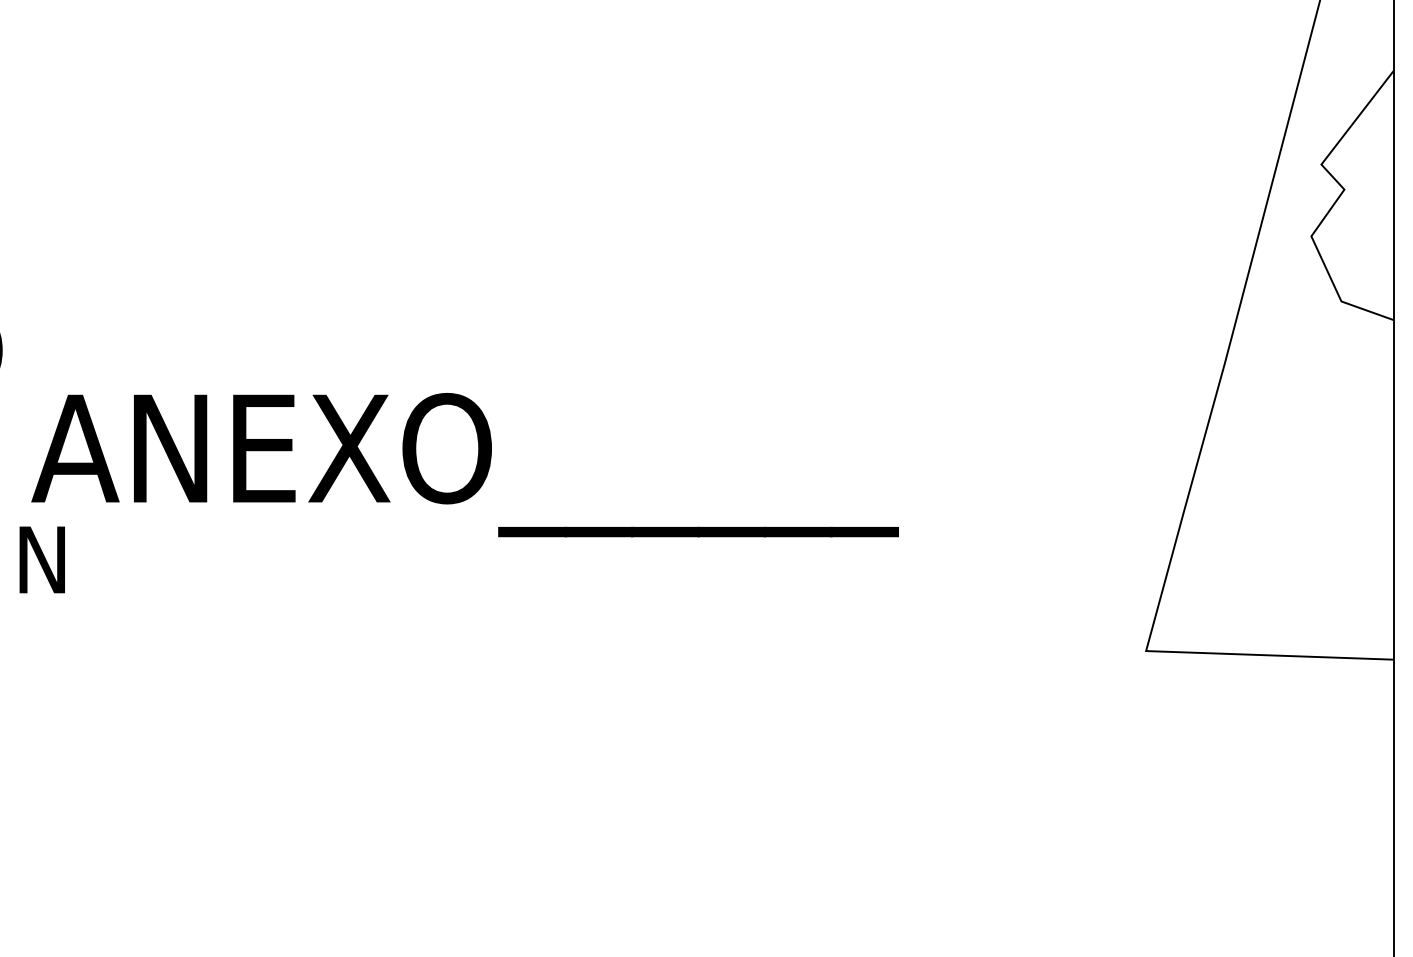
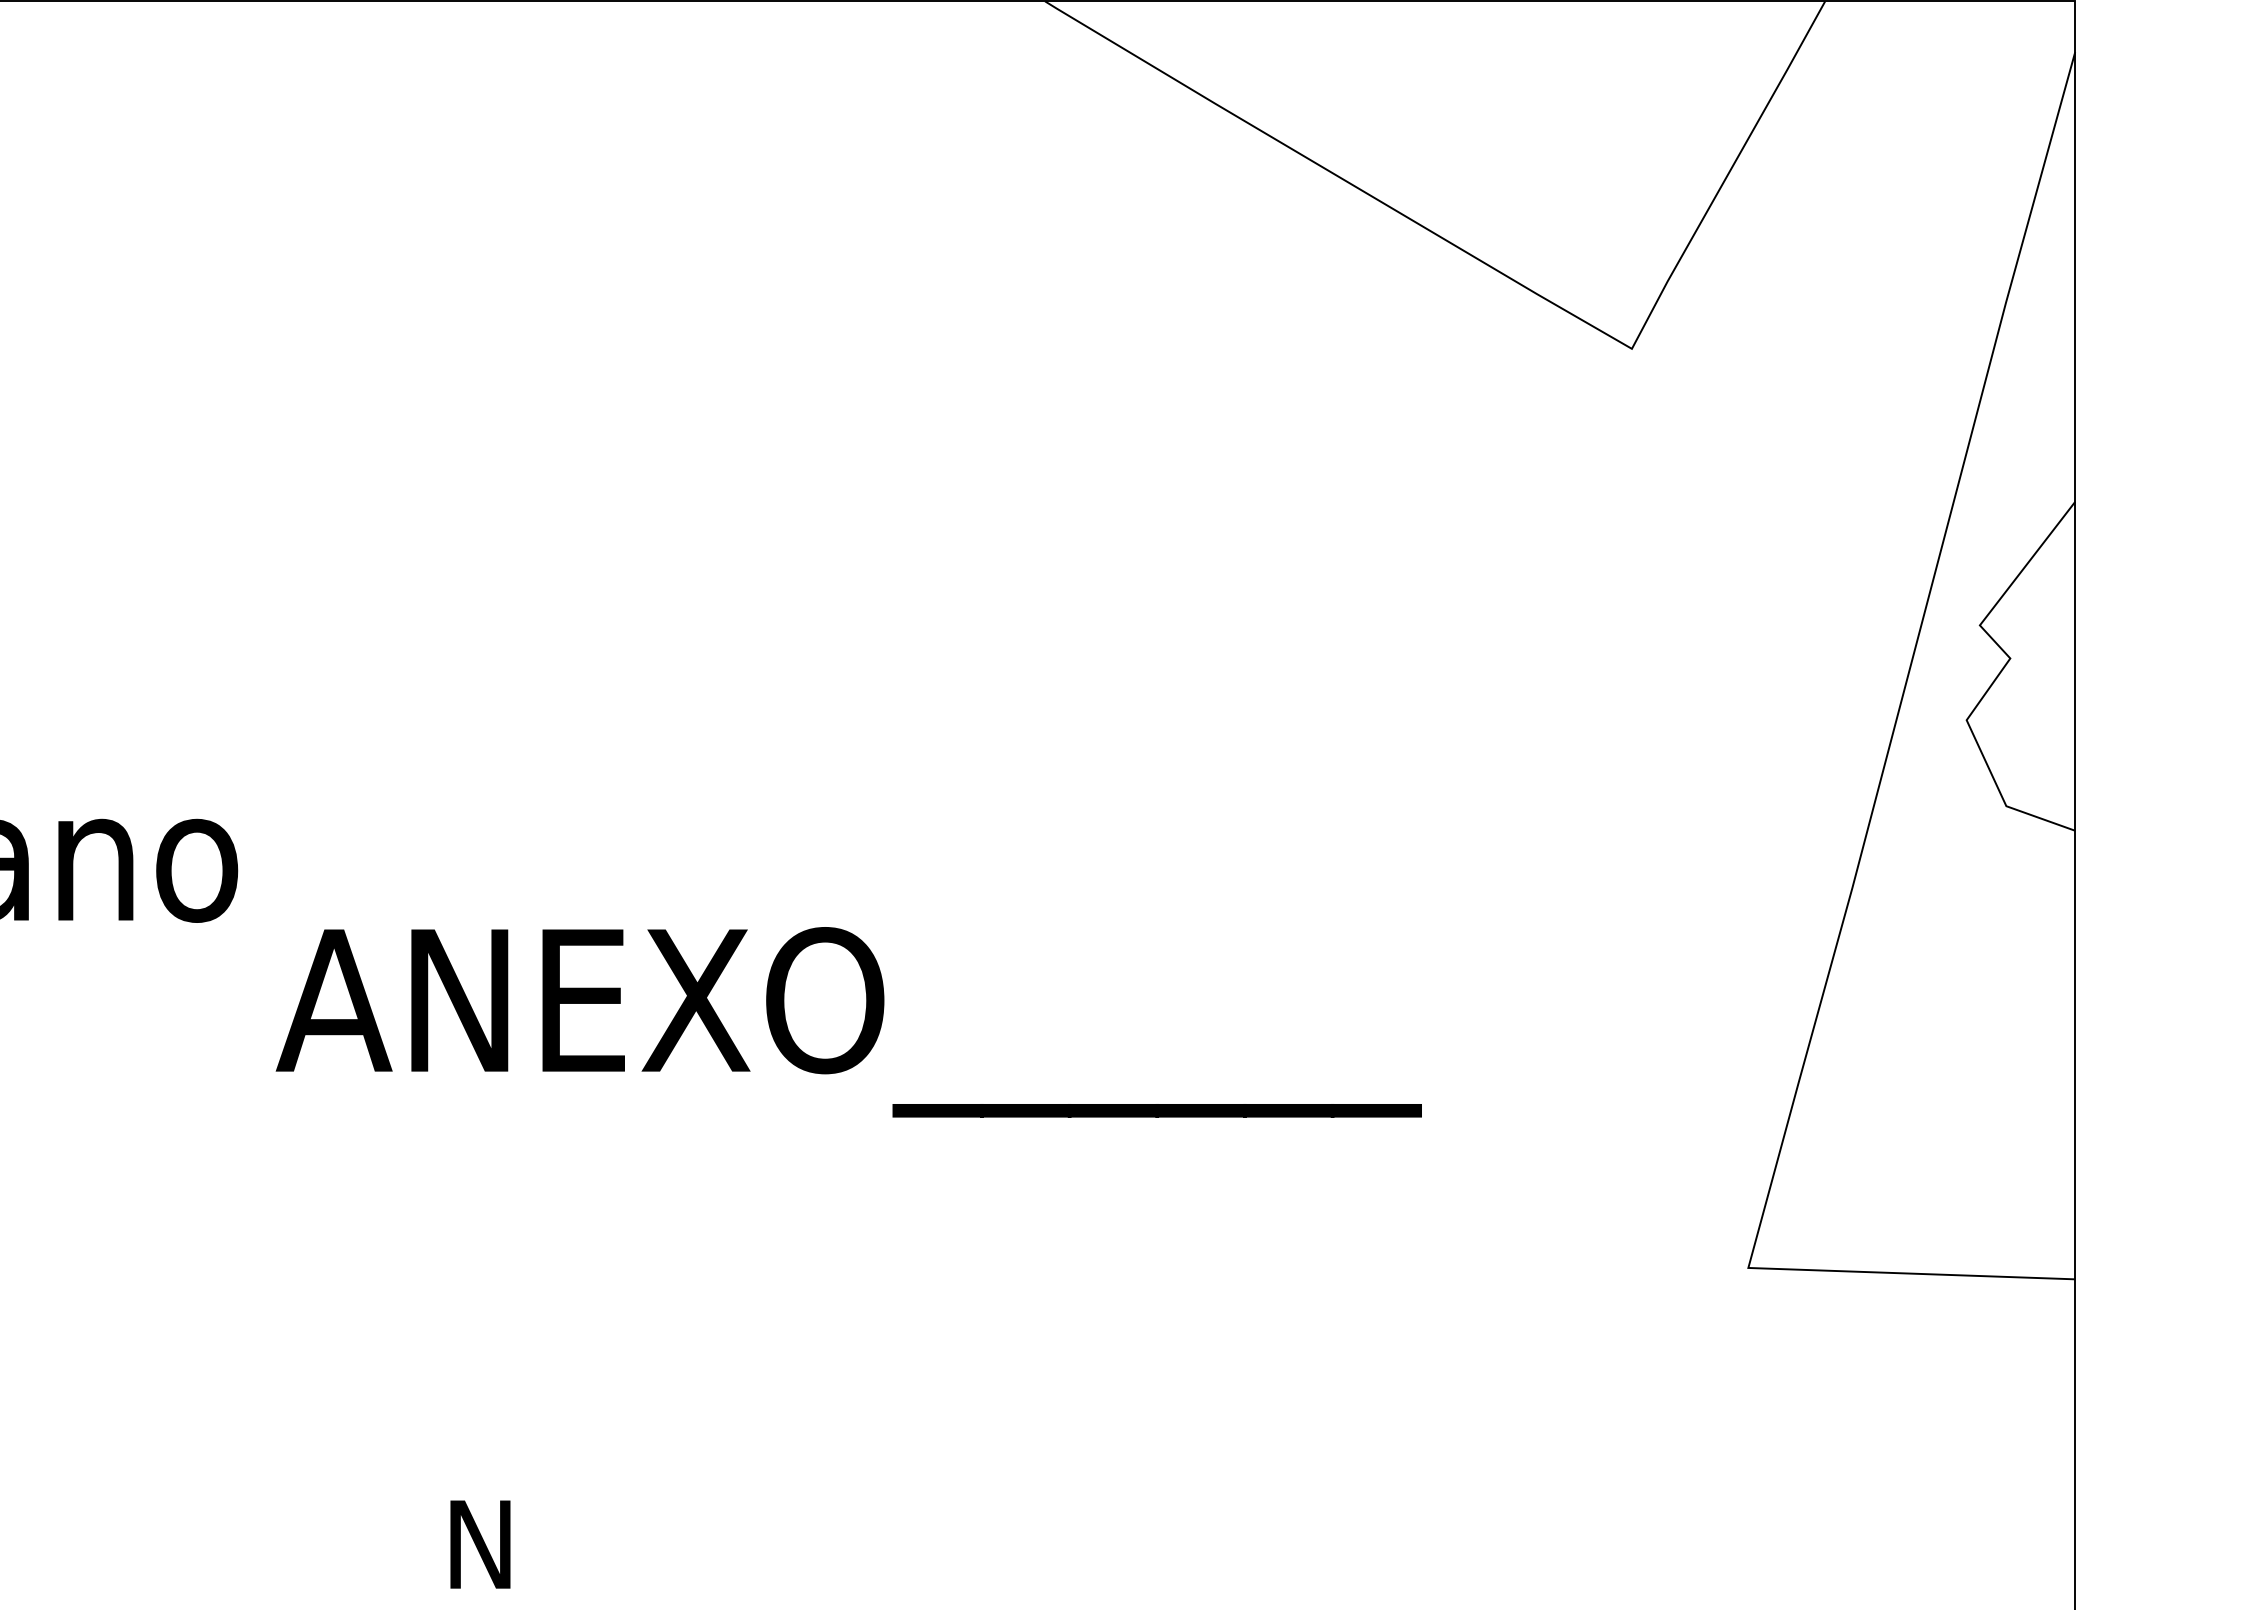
text: (42, 559) -> (480, 1544), moved

